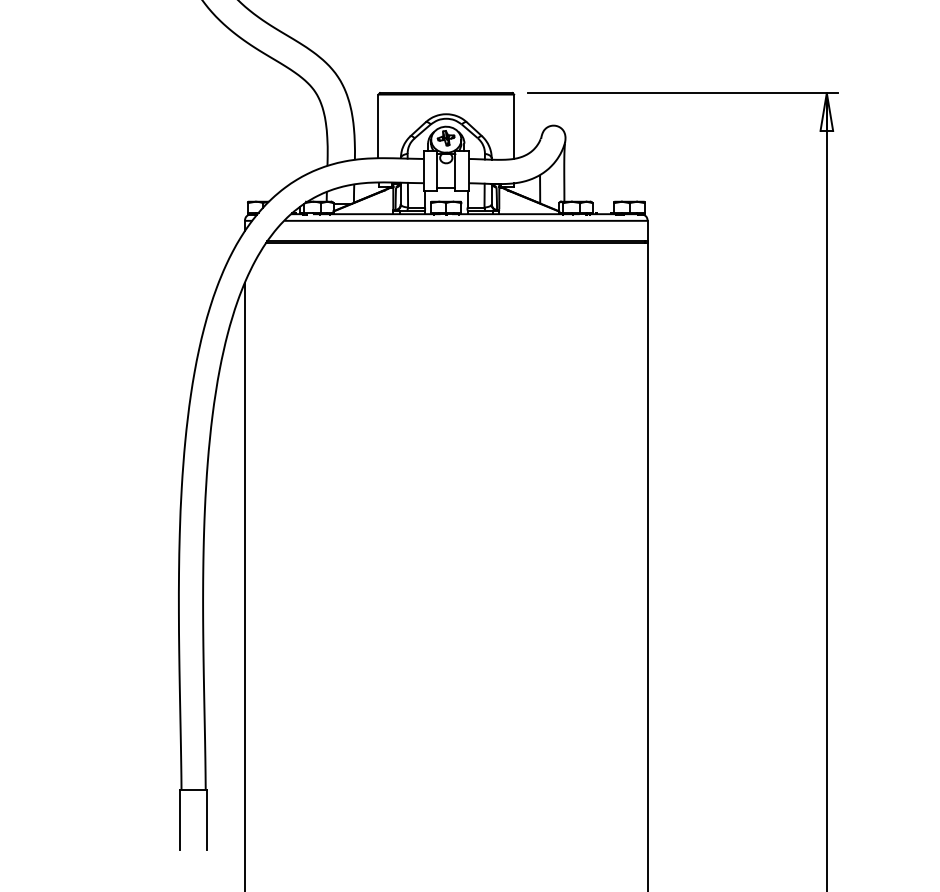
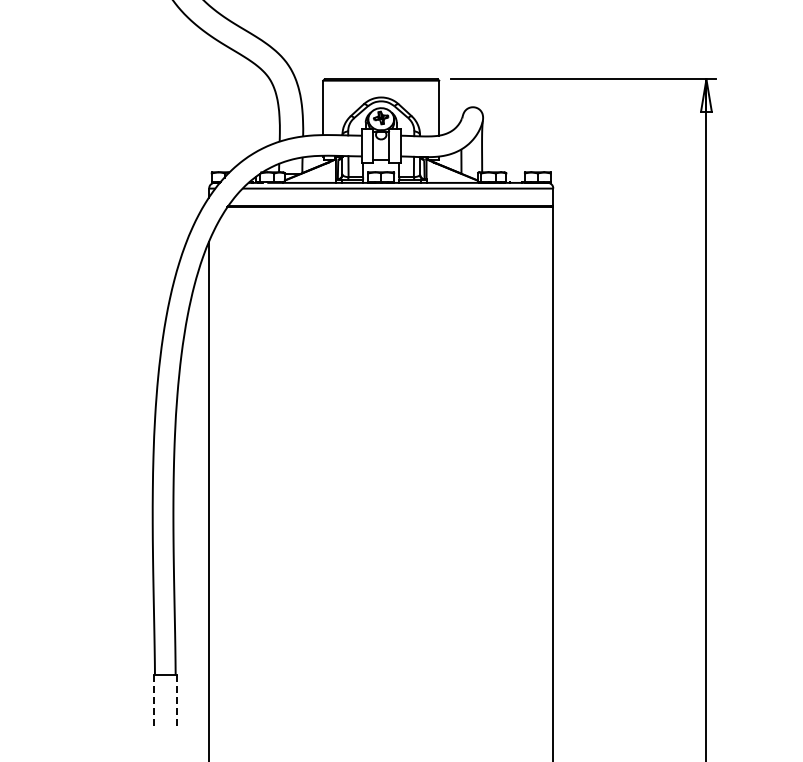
line: (179, 819) -> (153, 700), solid -> dashed
line: (206, 819) -> (176, 700), solid -> dashed

